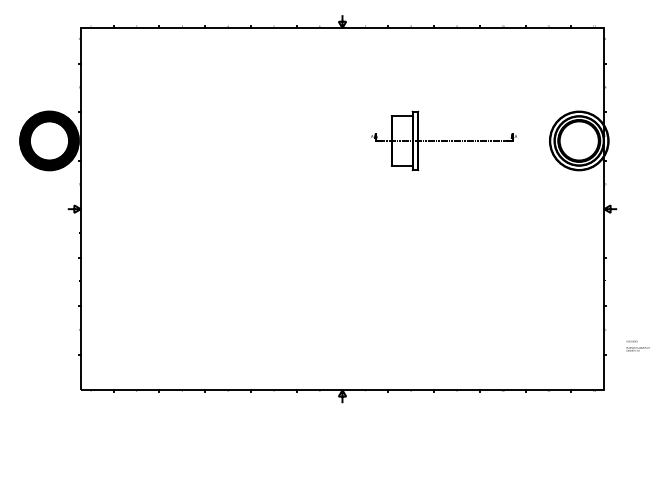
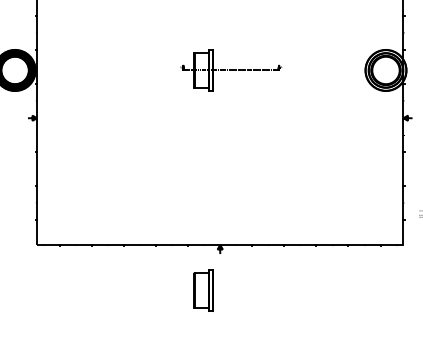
part: (444, 140) -> (231, 70), moved
part: (318, 455) -> (203, 290), added

